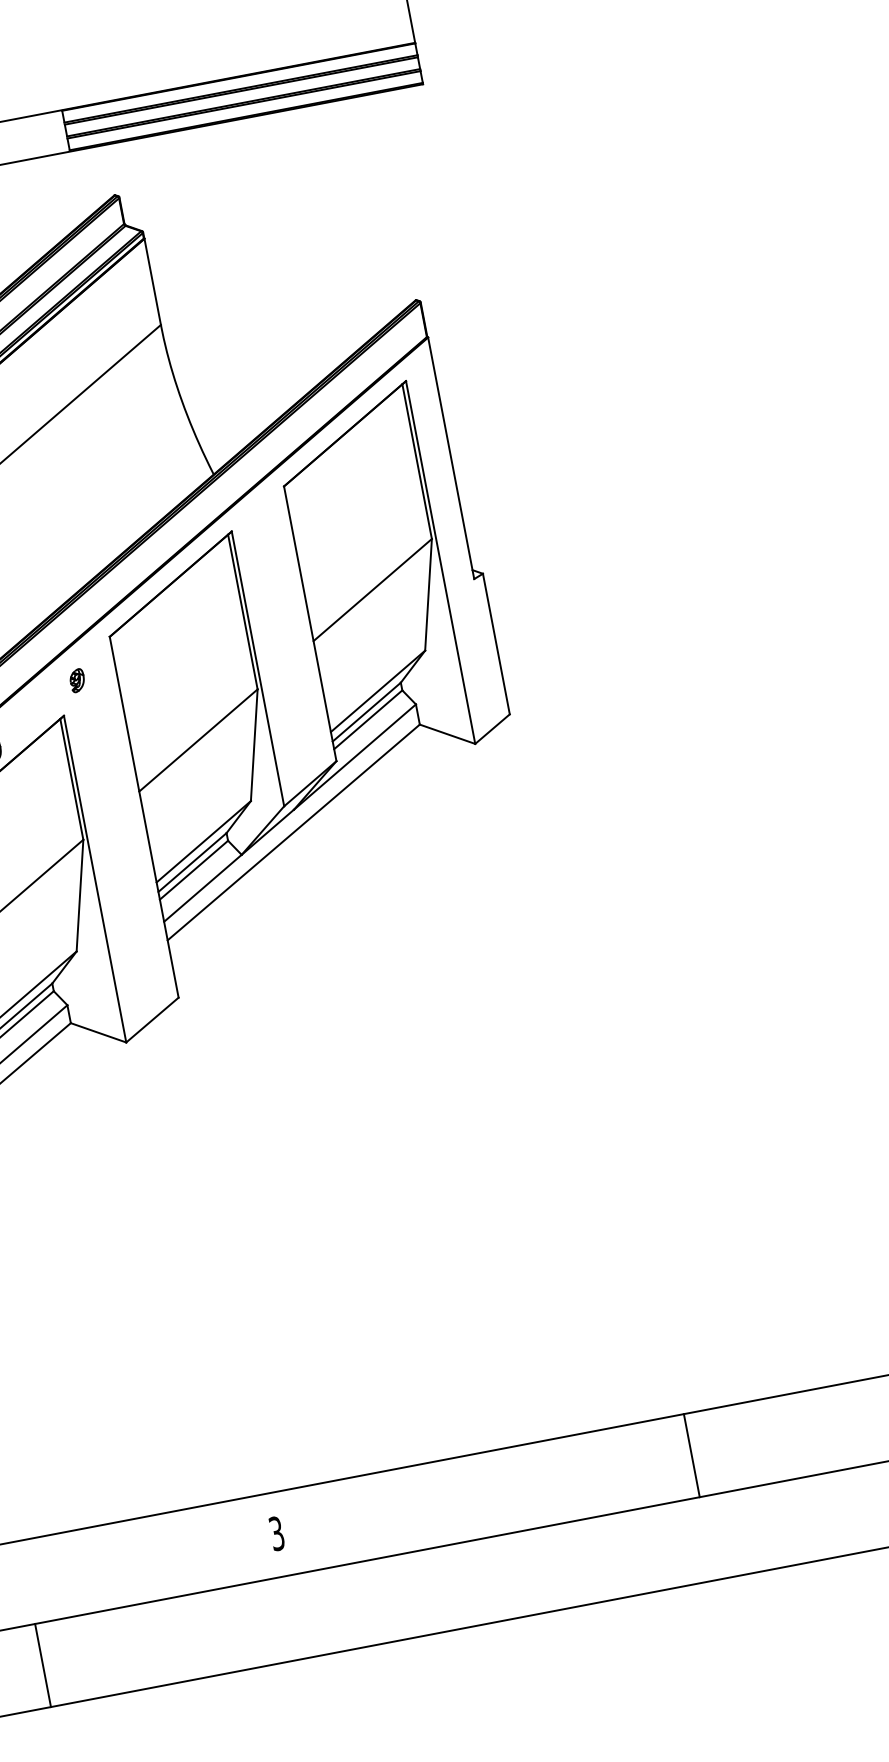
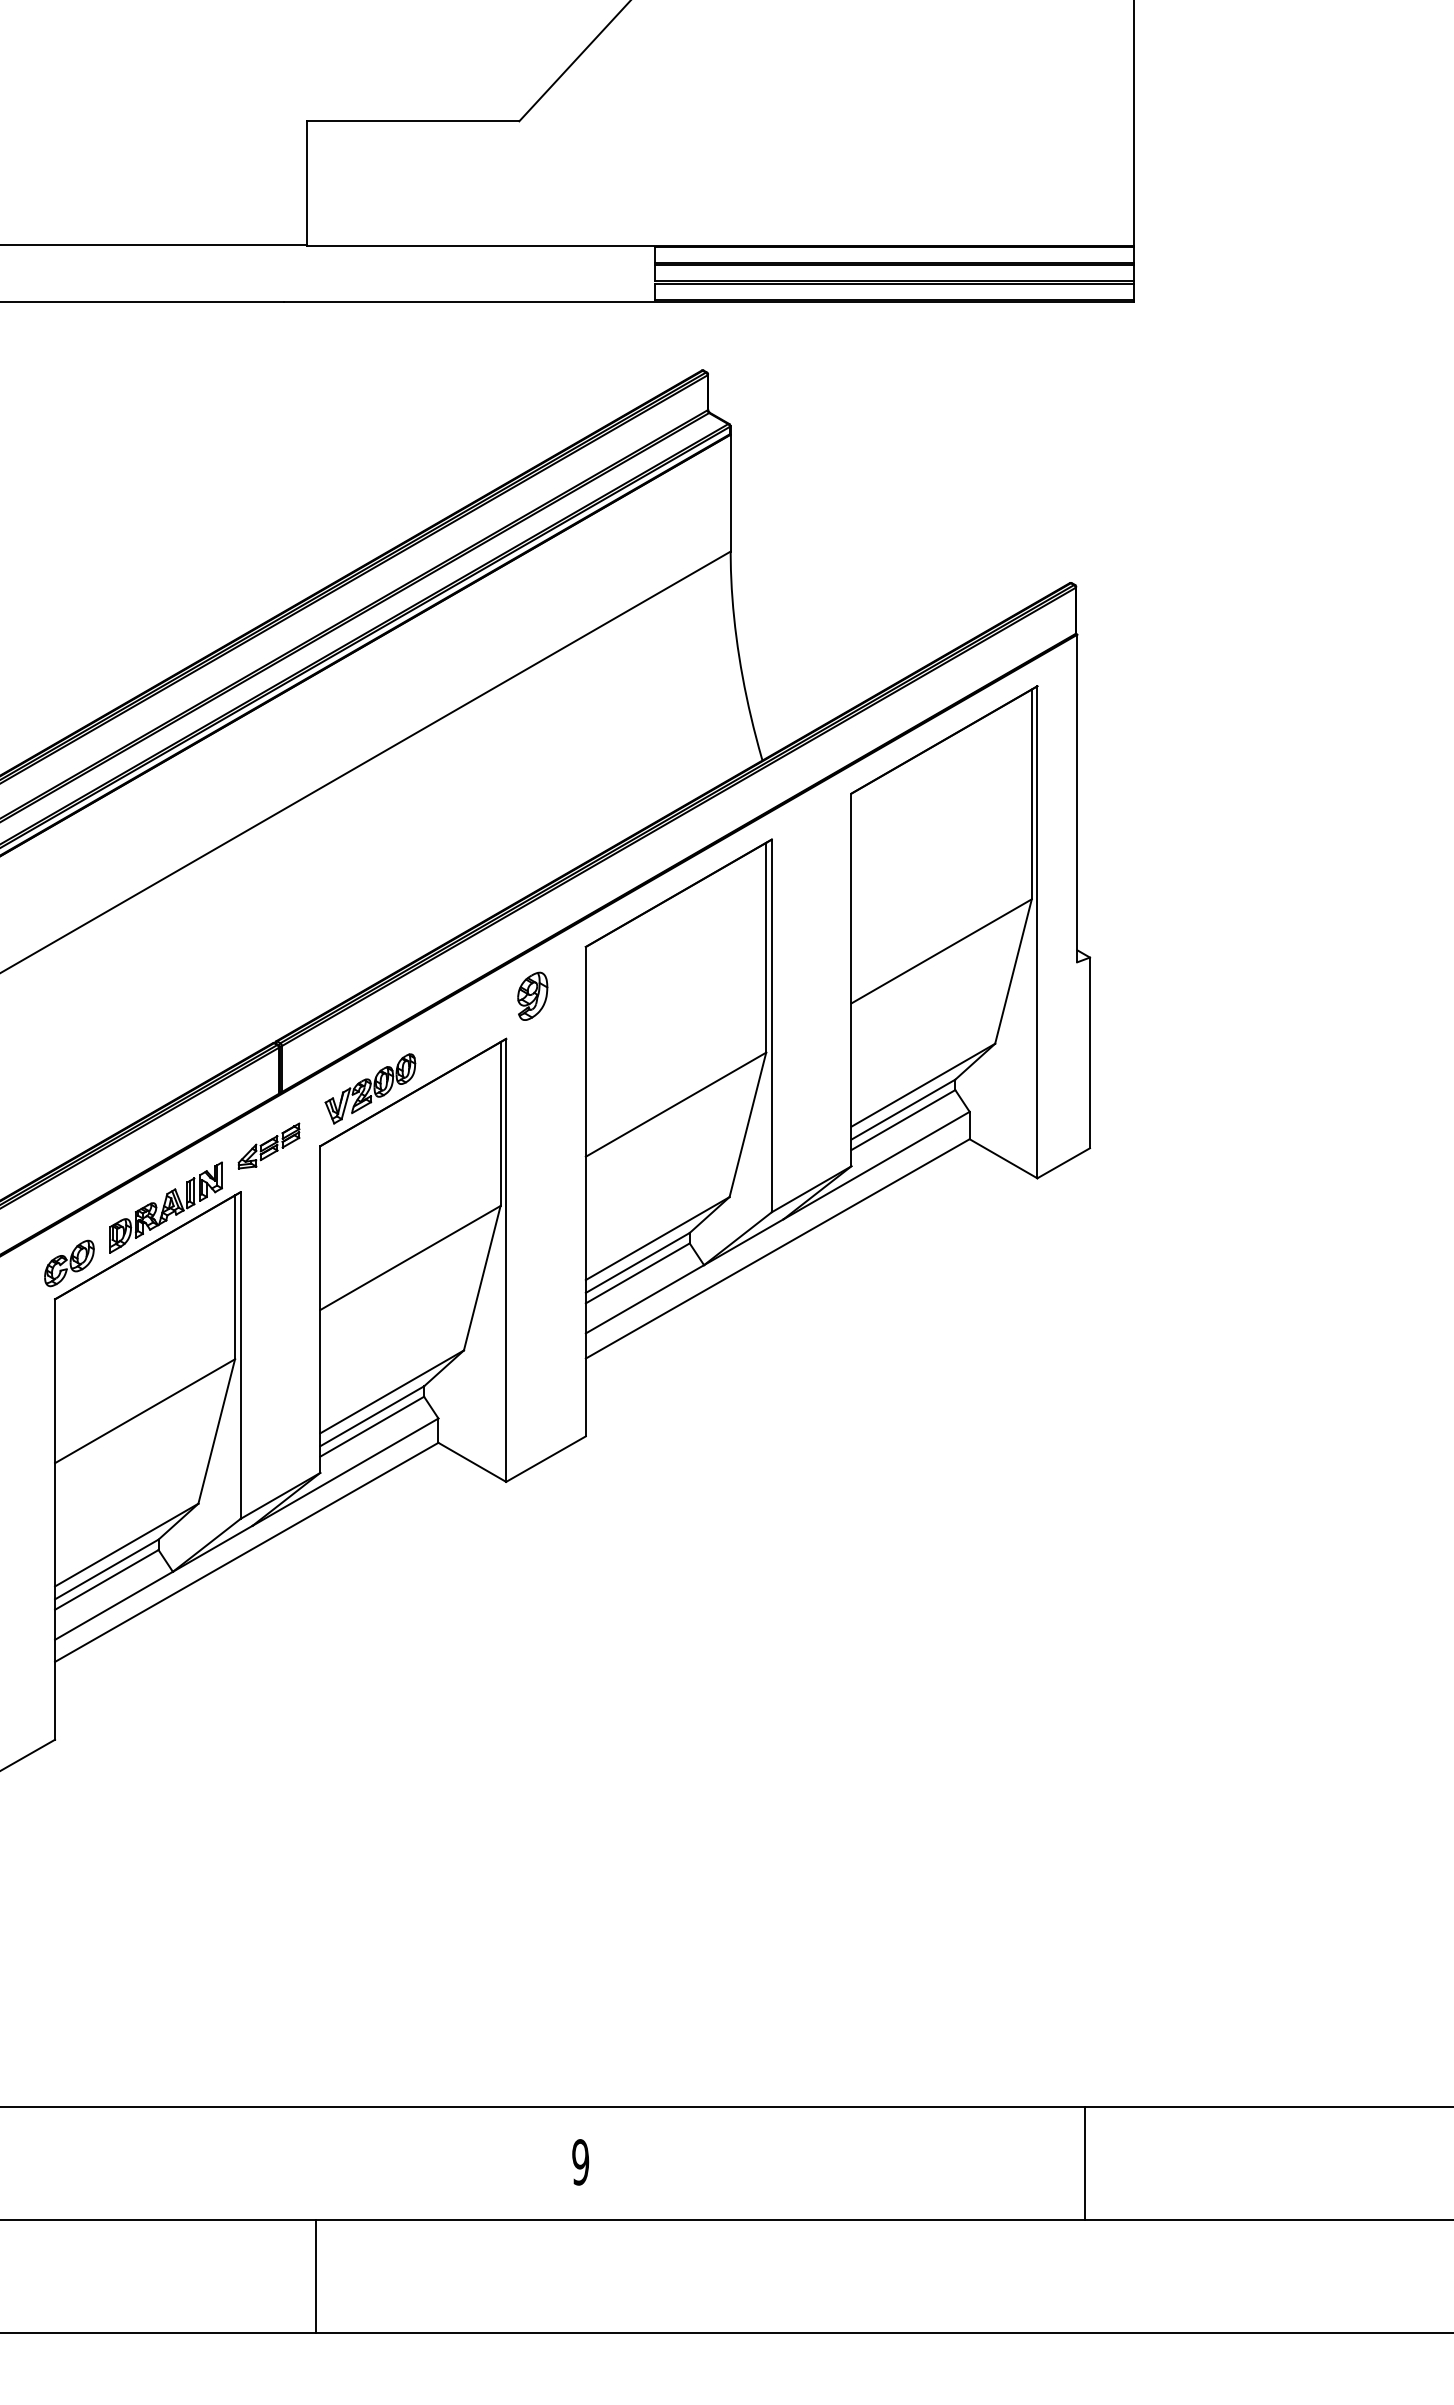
part: (77, 680) -> (532, 995), size x1.6
line: (692, 1455) -> (1085, 2163), moved
text: (276, 1533) -> (580, 2162), 3 -> 9
line: (42, 1665) -> (315, 2276), moved

